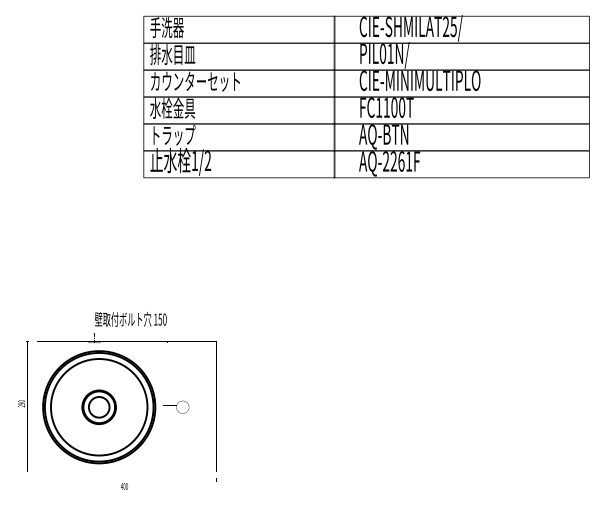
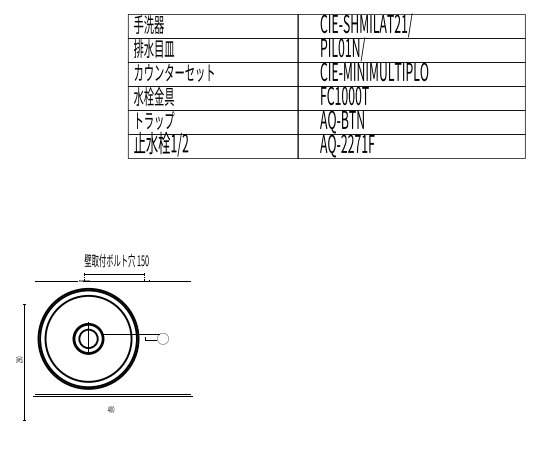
text: (453, 26) -> (404, 23), CIE-SHMILAT25/ -> CIE-SHMILAT21/
text: (386, 107) -> (344, 95), FC1100T -> FC1000T
text: (401, 161) -> (357, 143), AQ-2261F -> AQ-2271F
part: (126, 400) -> (112, 332), moved

